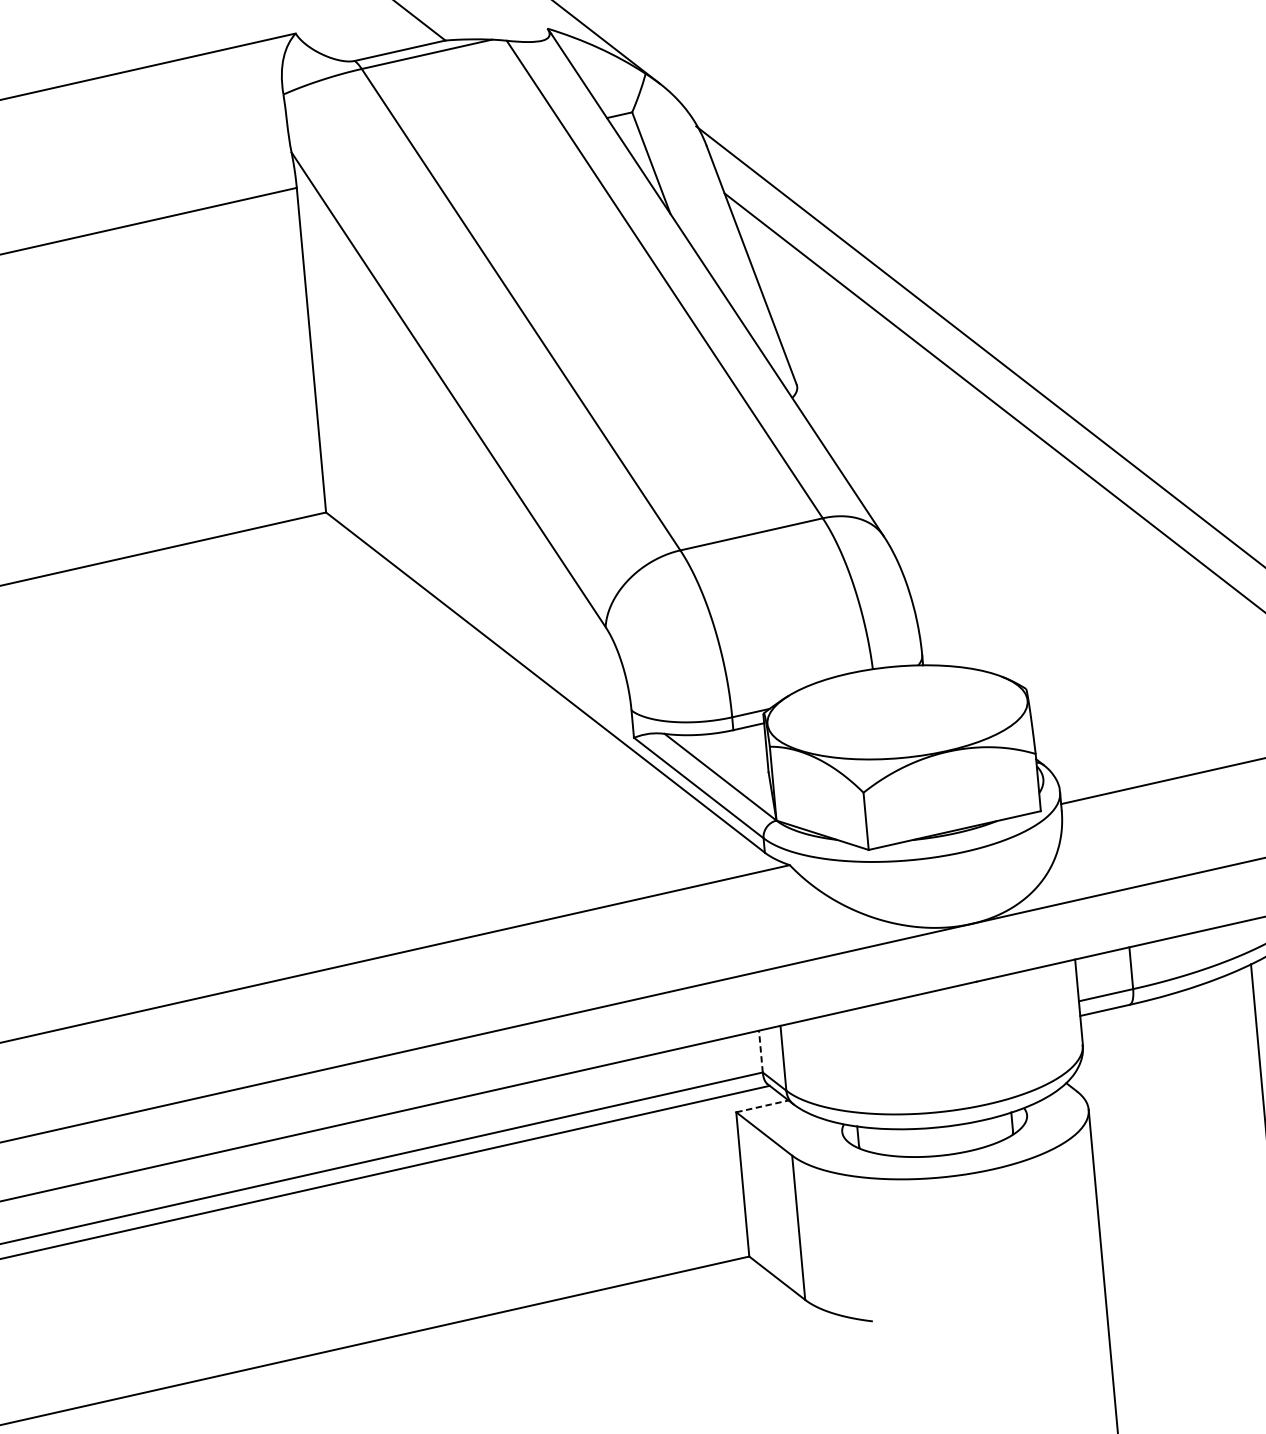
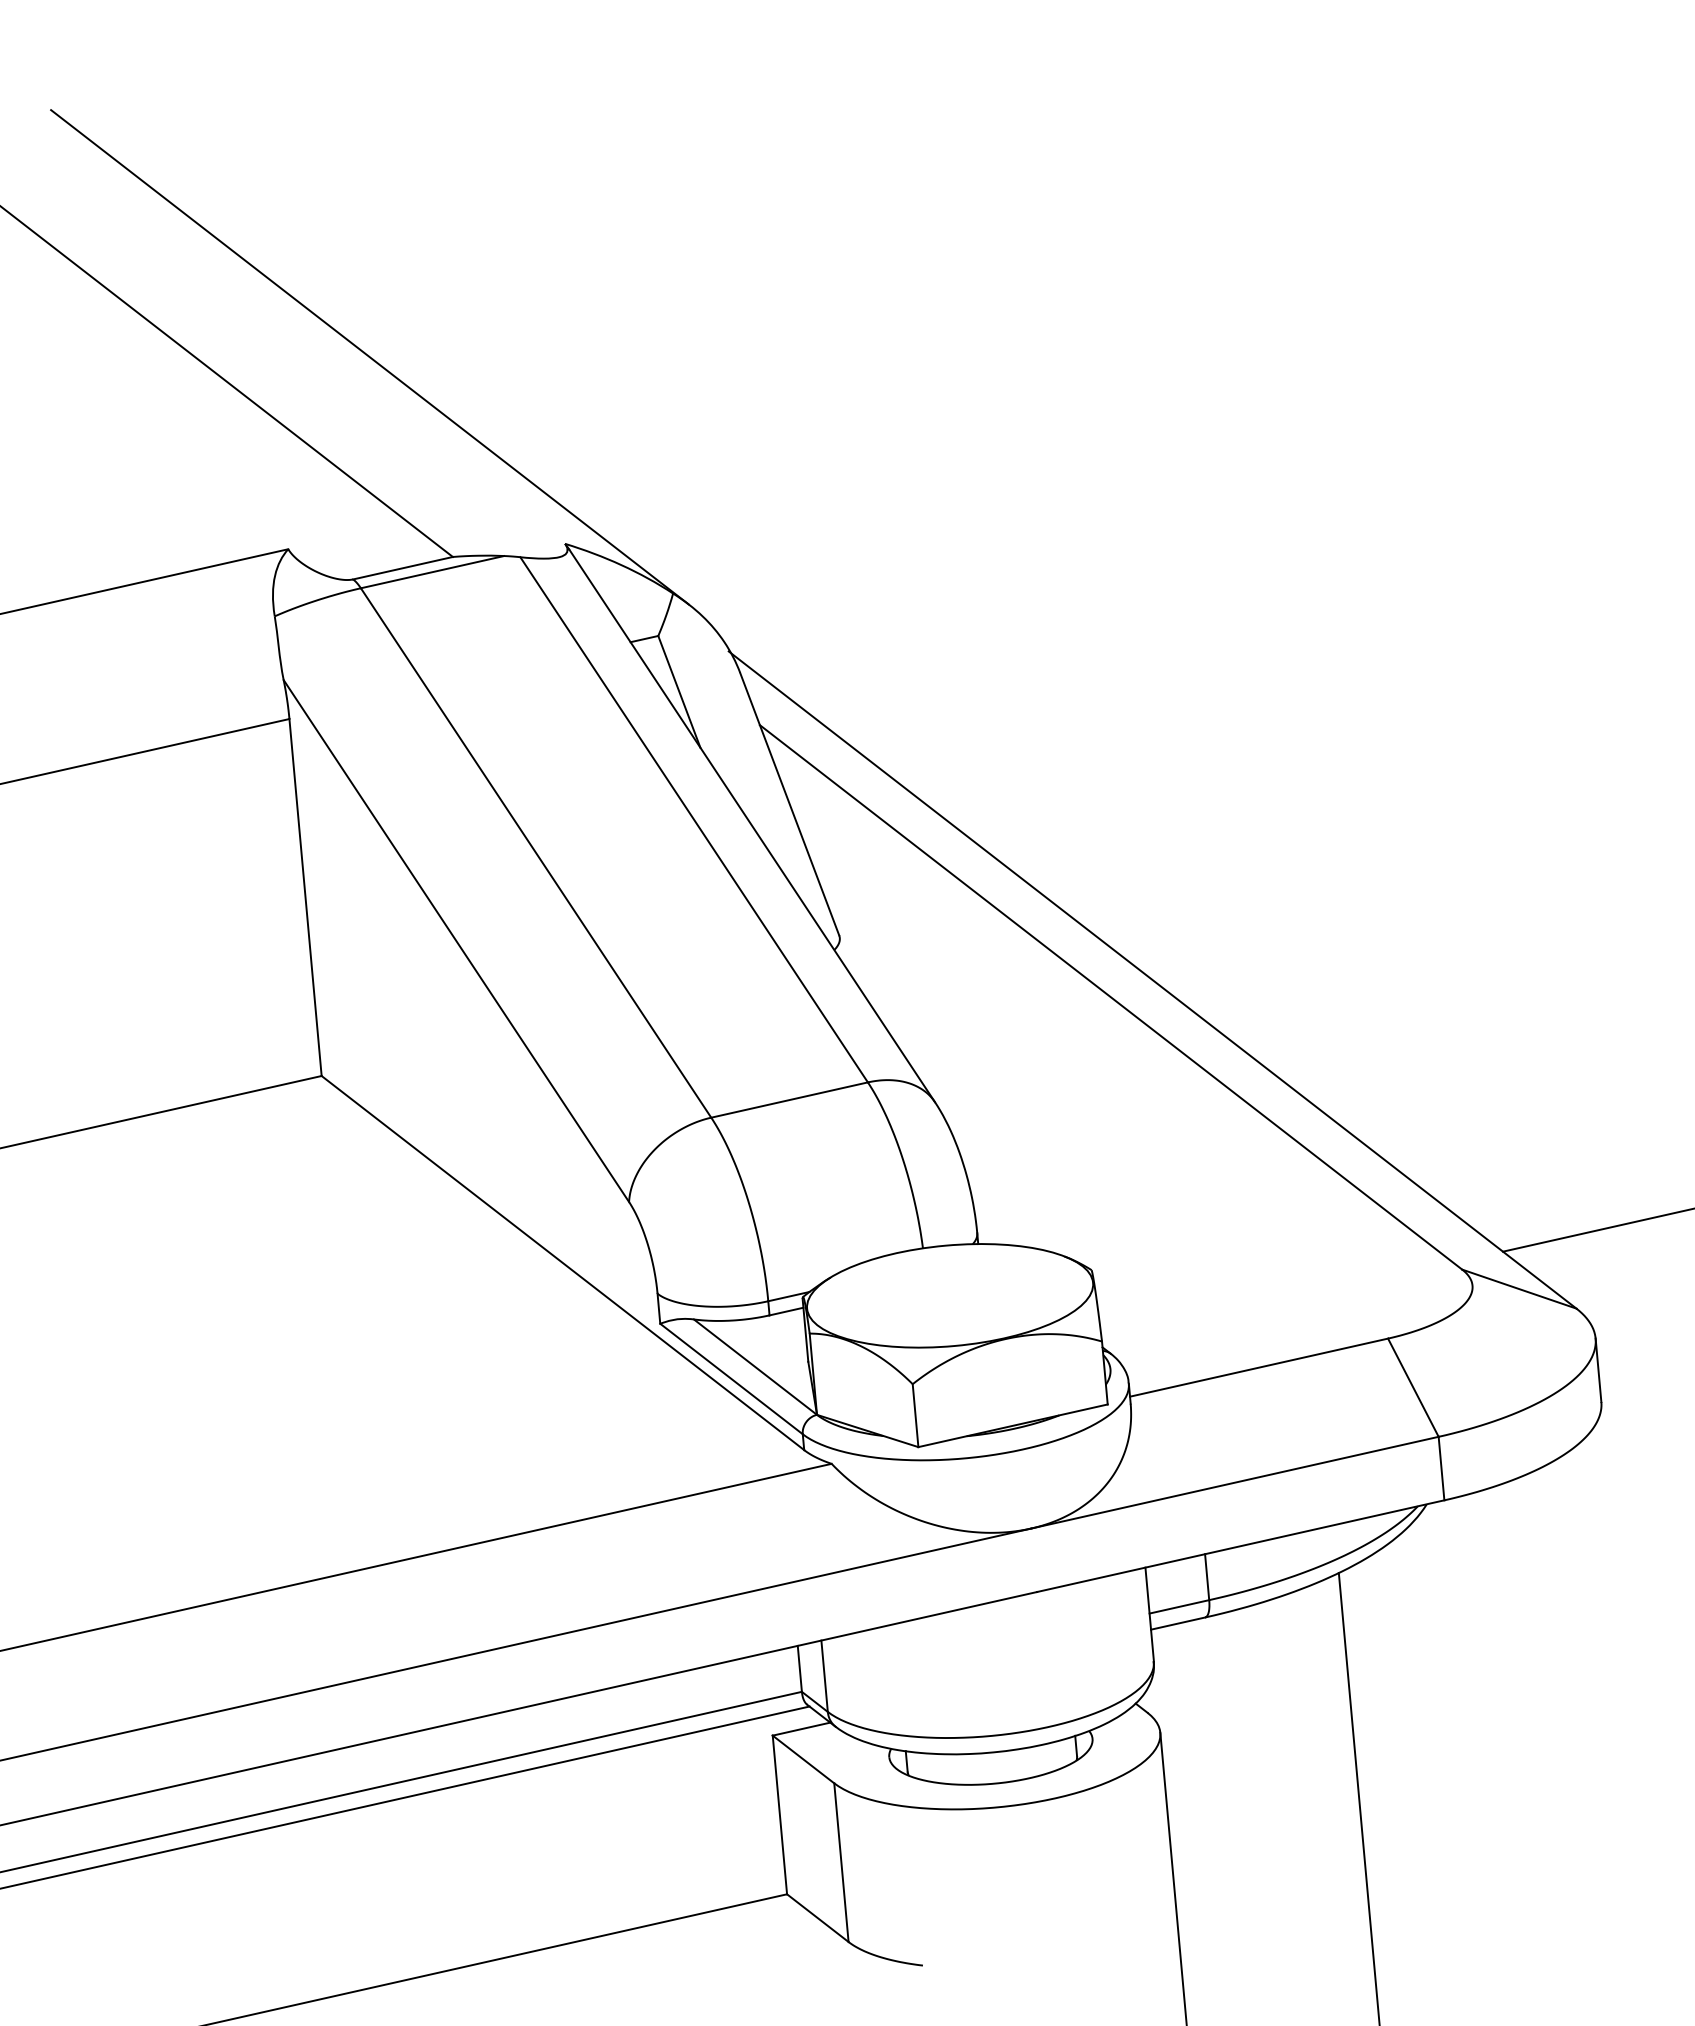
line: (760, 1051) -> (799, 1668), dashed -> solid
line: (762, 1106) -> (801, 1729), dashed -> solid

